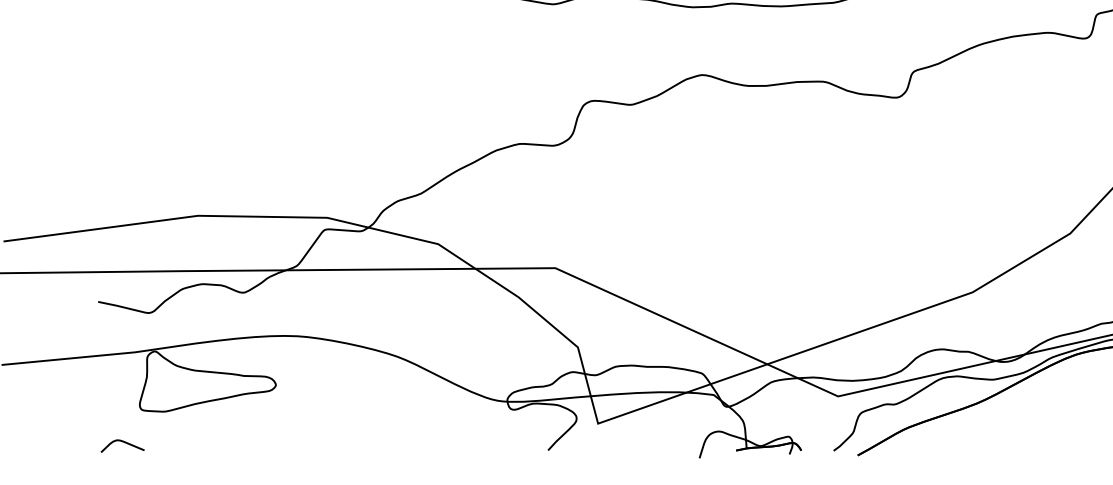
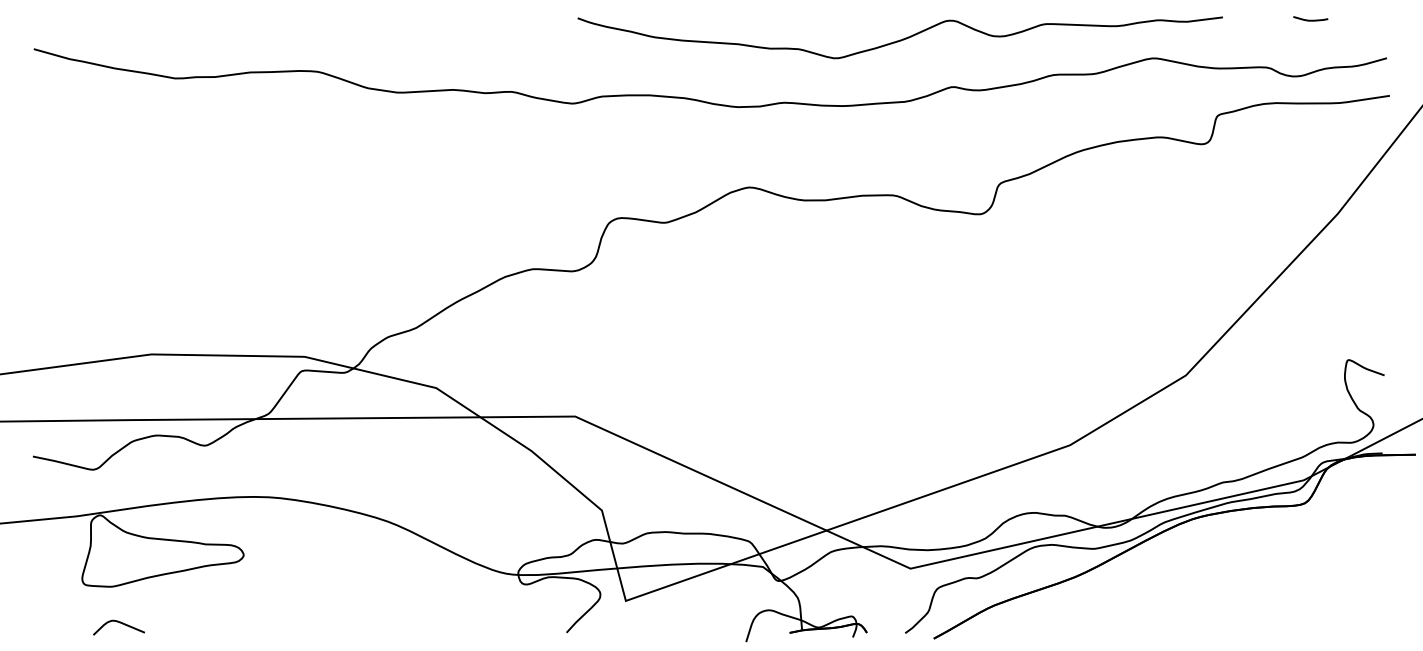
curve: (123, 442) -> (119, 623), moved

